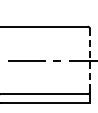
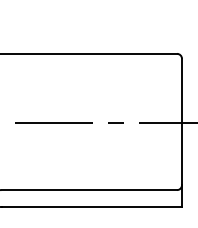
line: (90, 60) -> (182, 122), dashed -> solid

